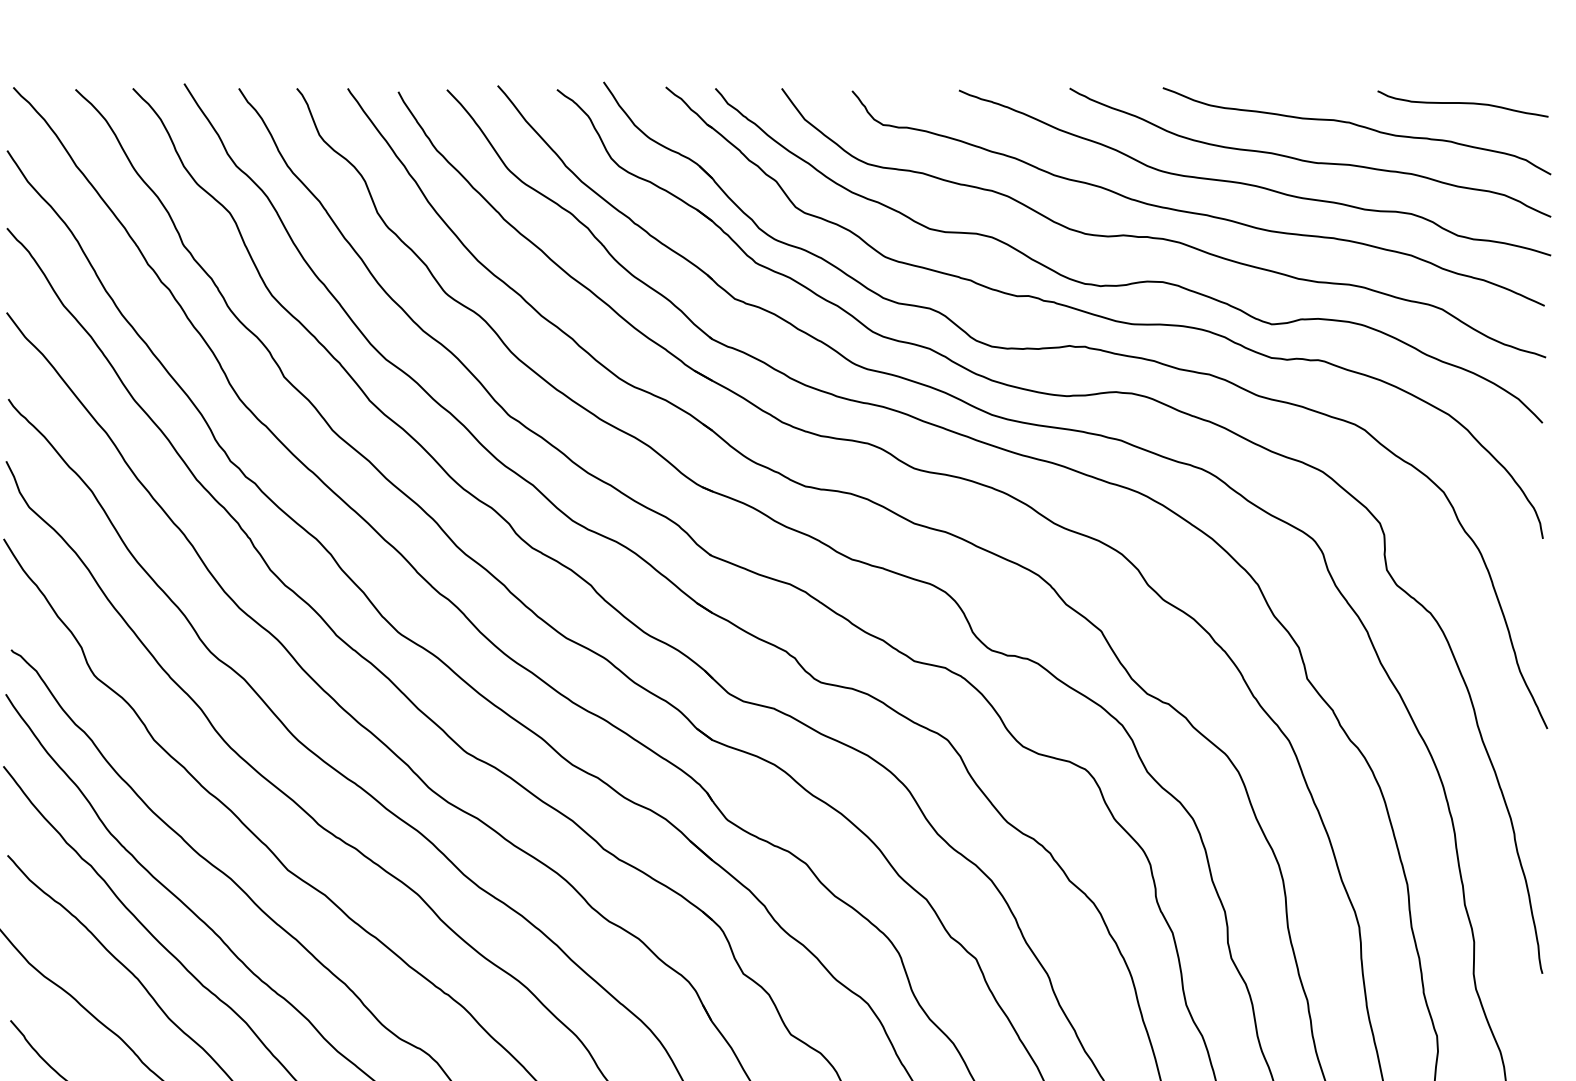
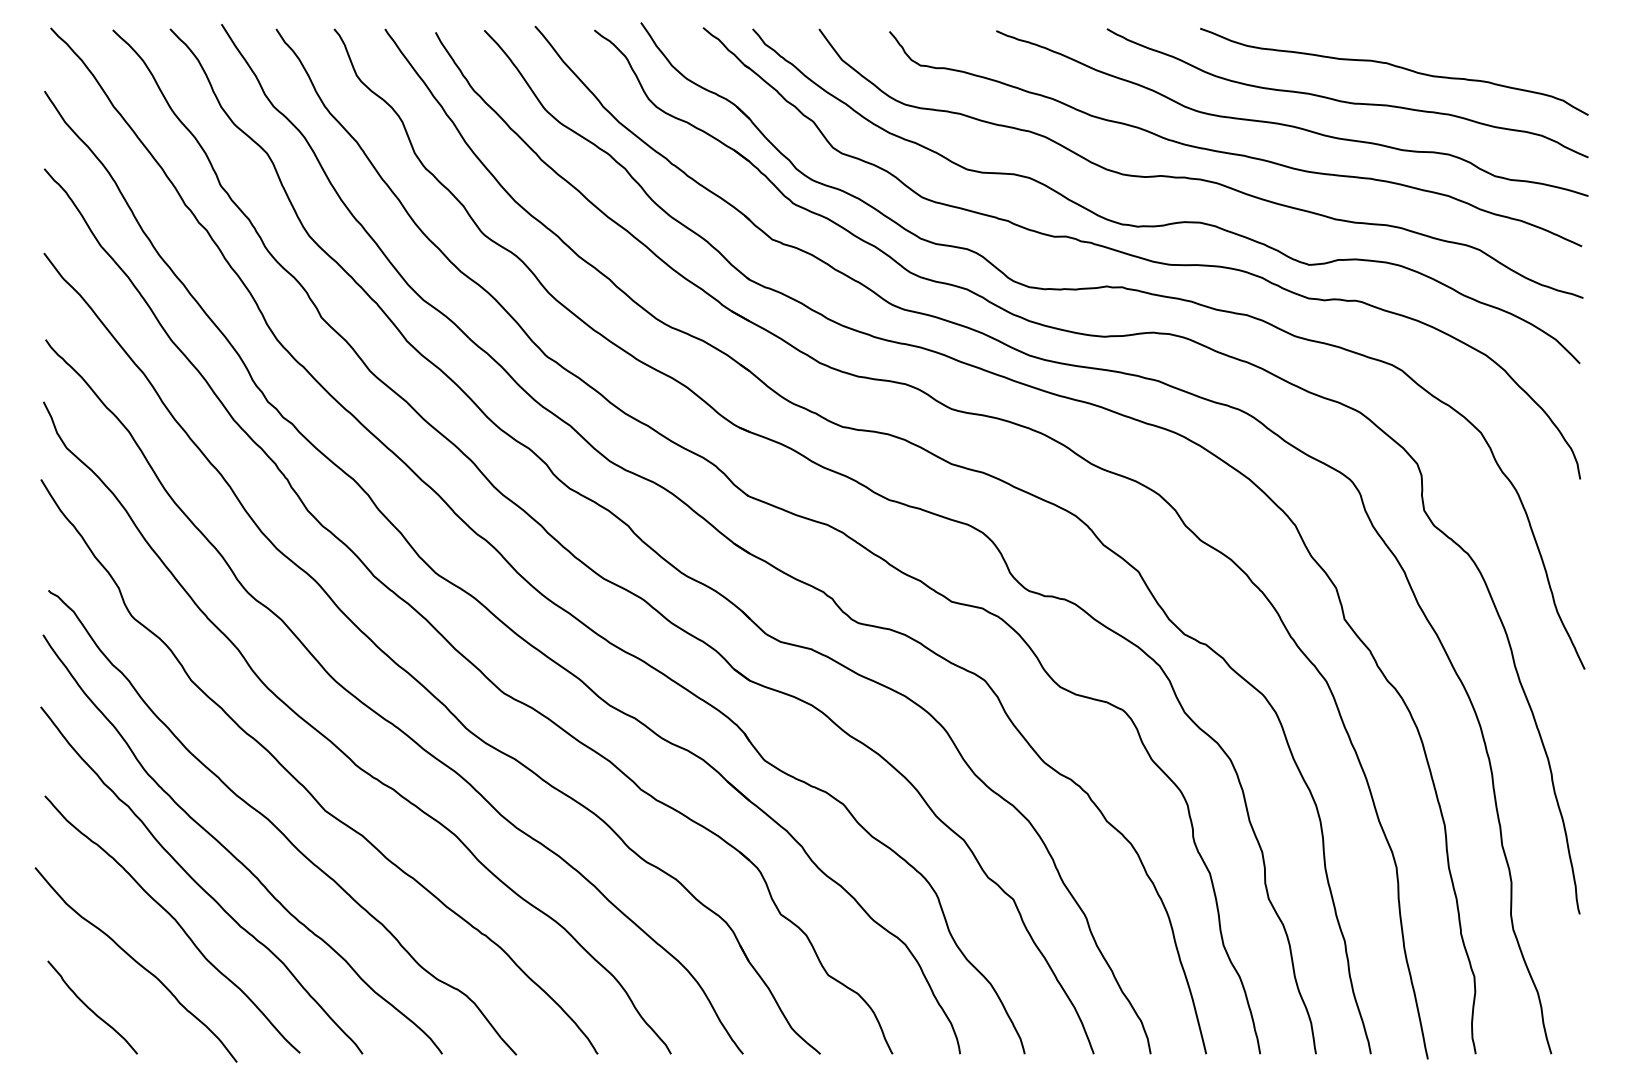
curve: (1462, 103) -> (1499, 44), removed

